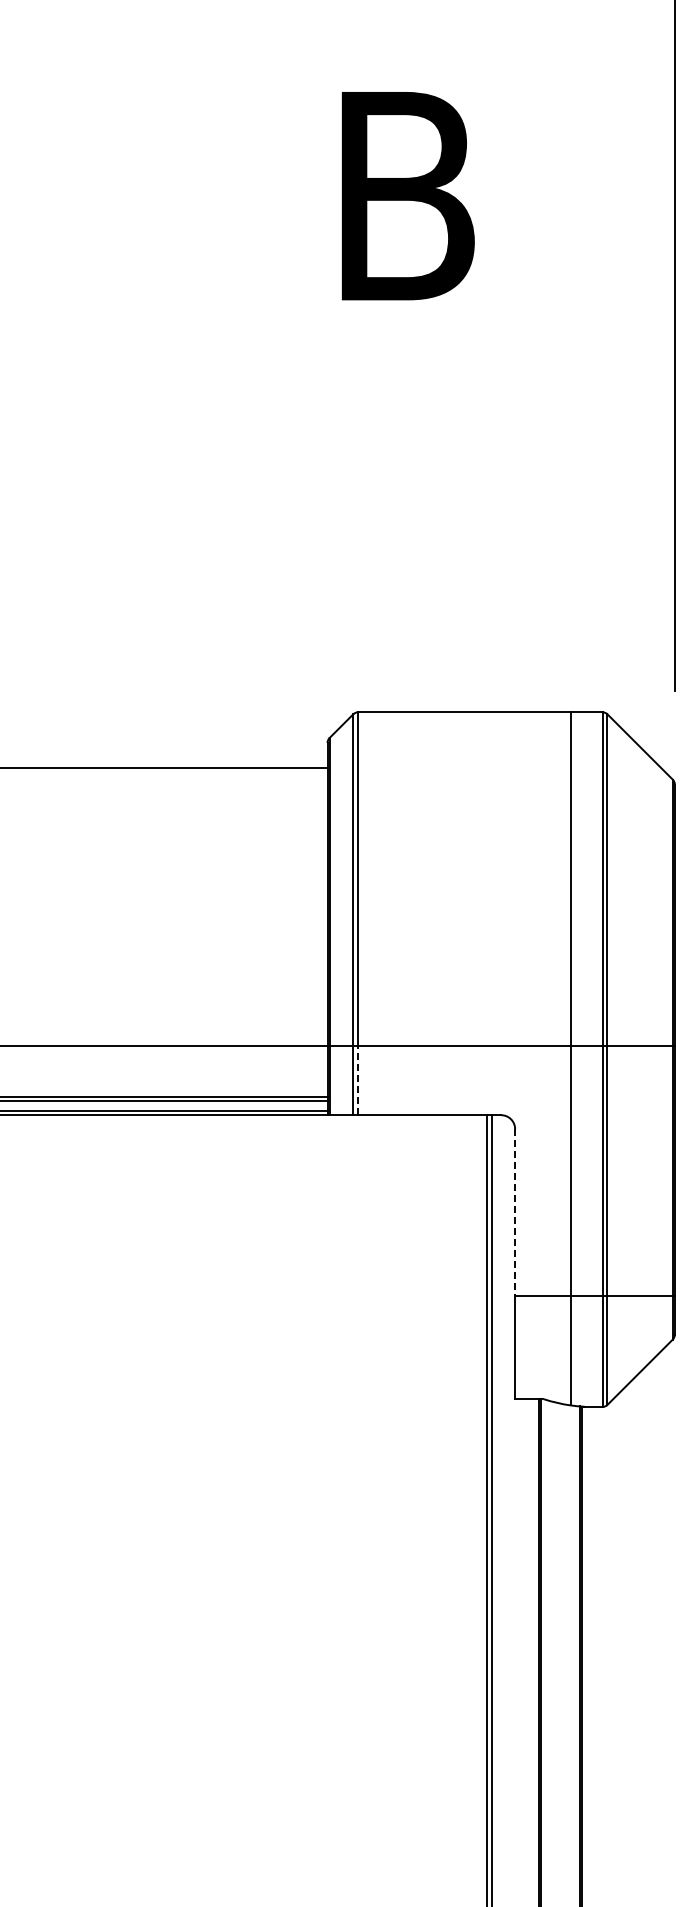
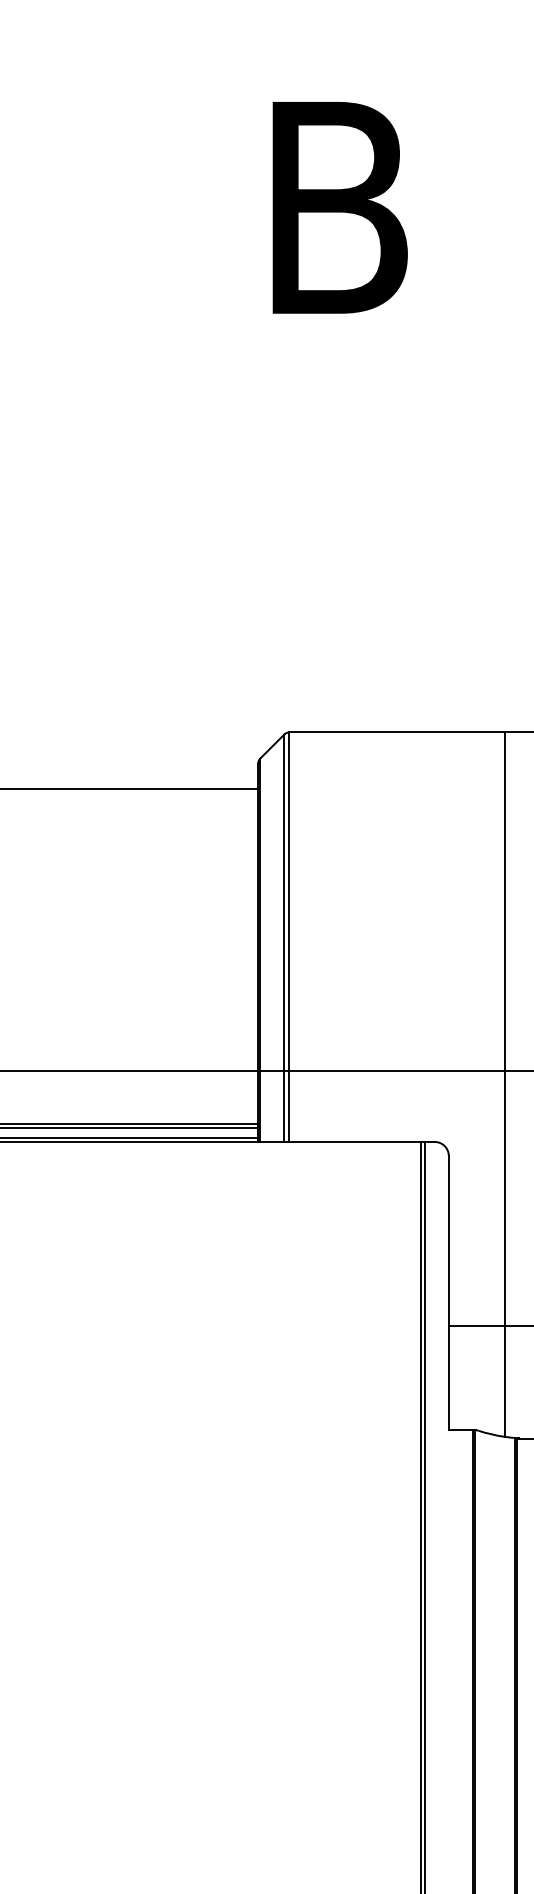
line: (358, 1080) -> (289, 1106), dashed -> solid
line: (515, 1212) -> (449, 1240), dashed -> solid

